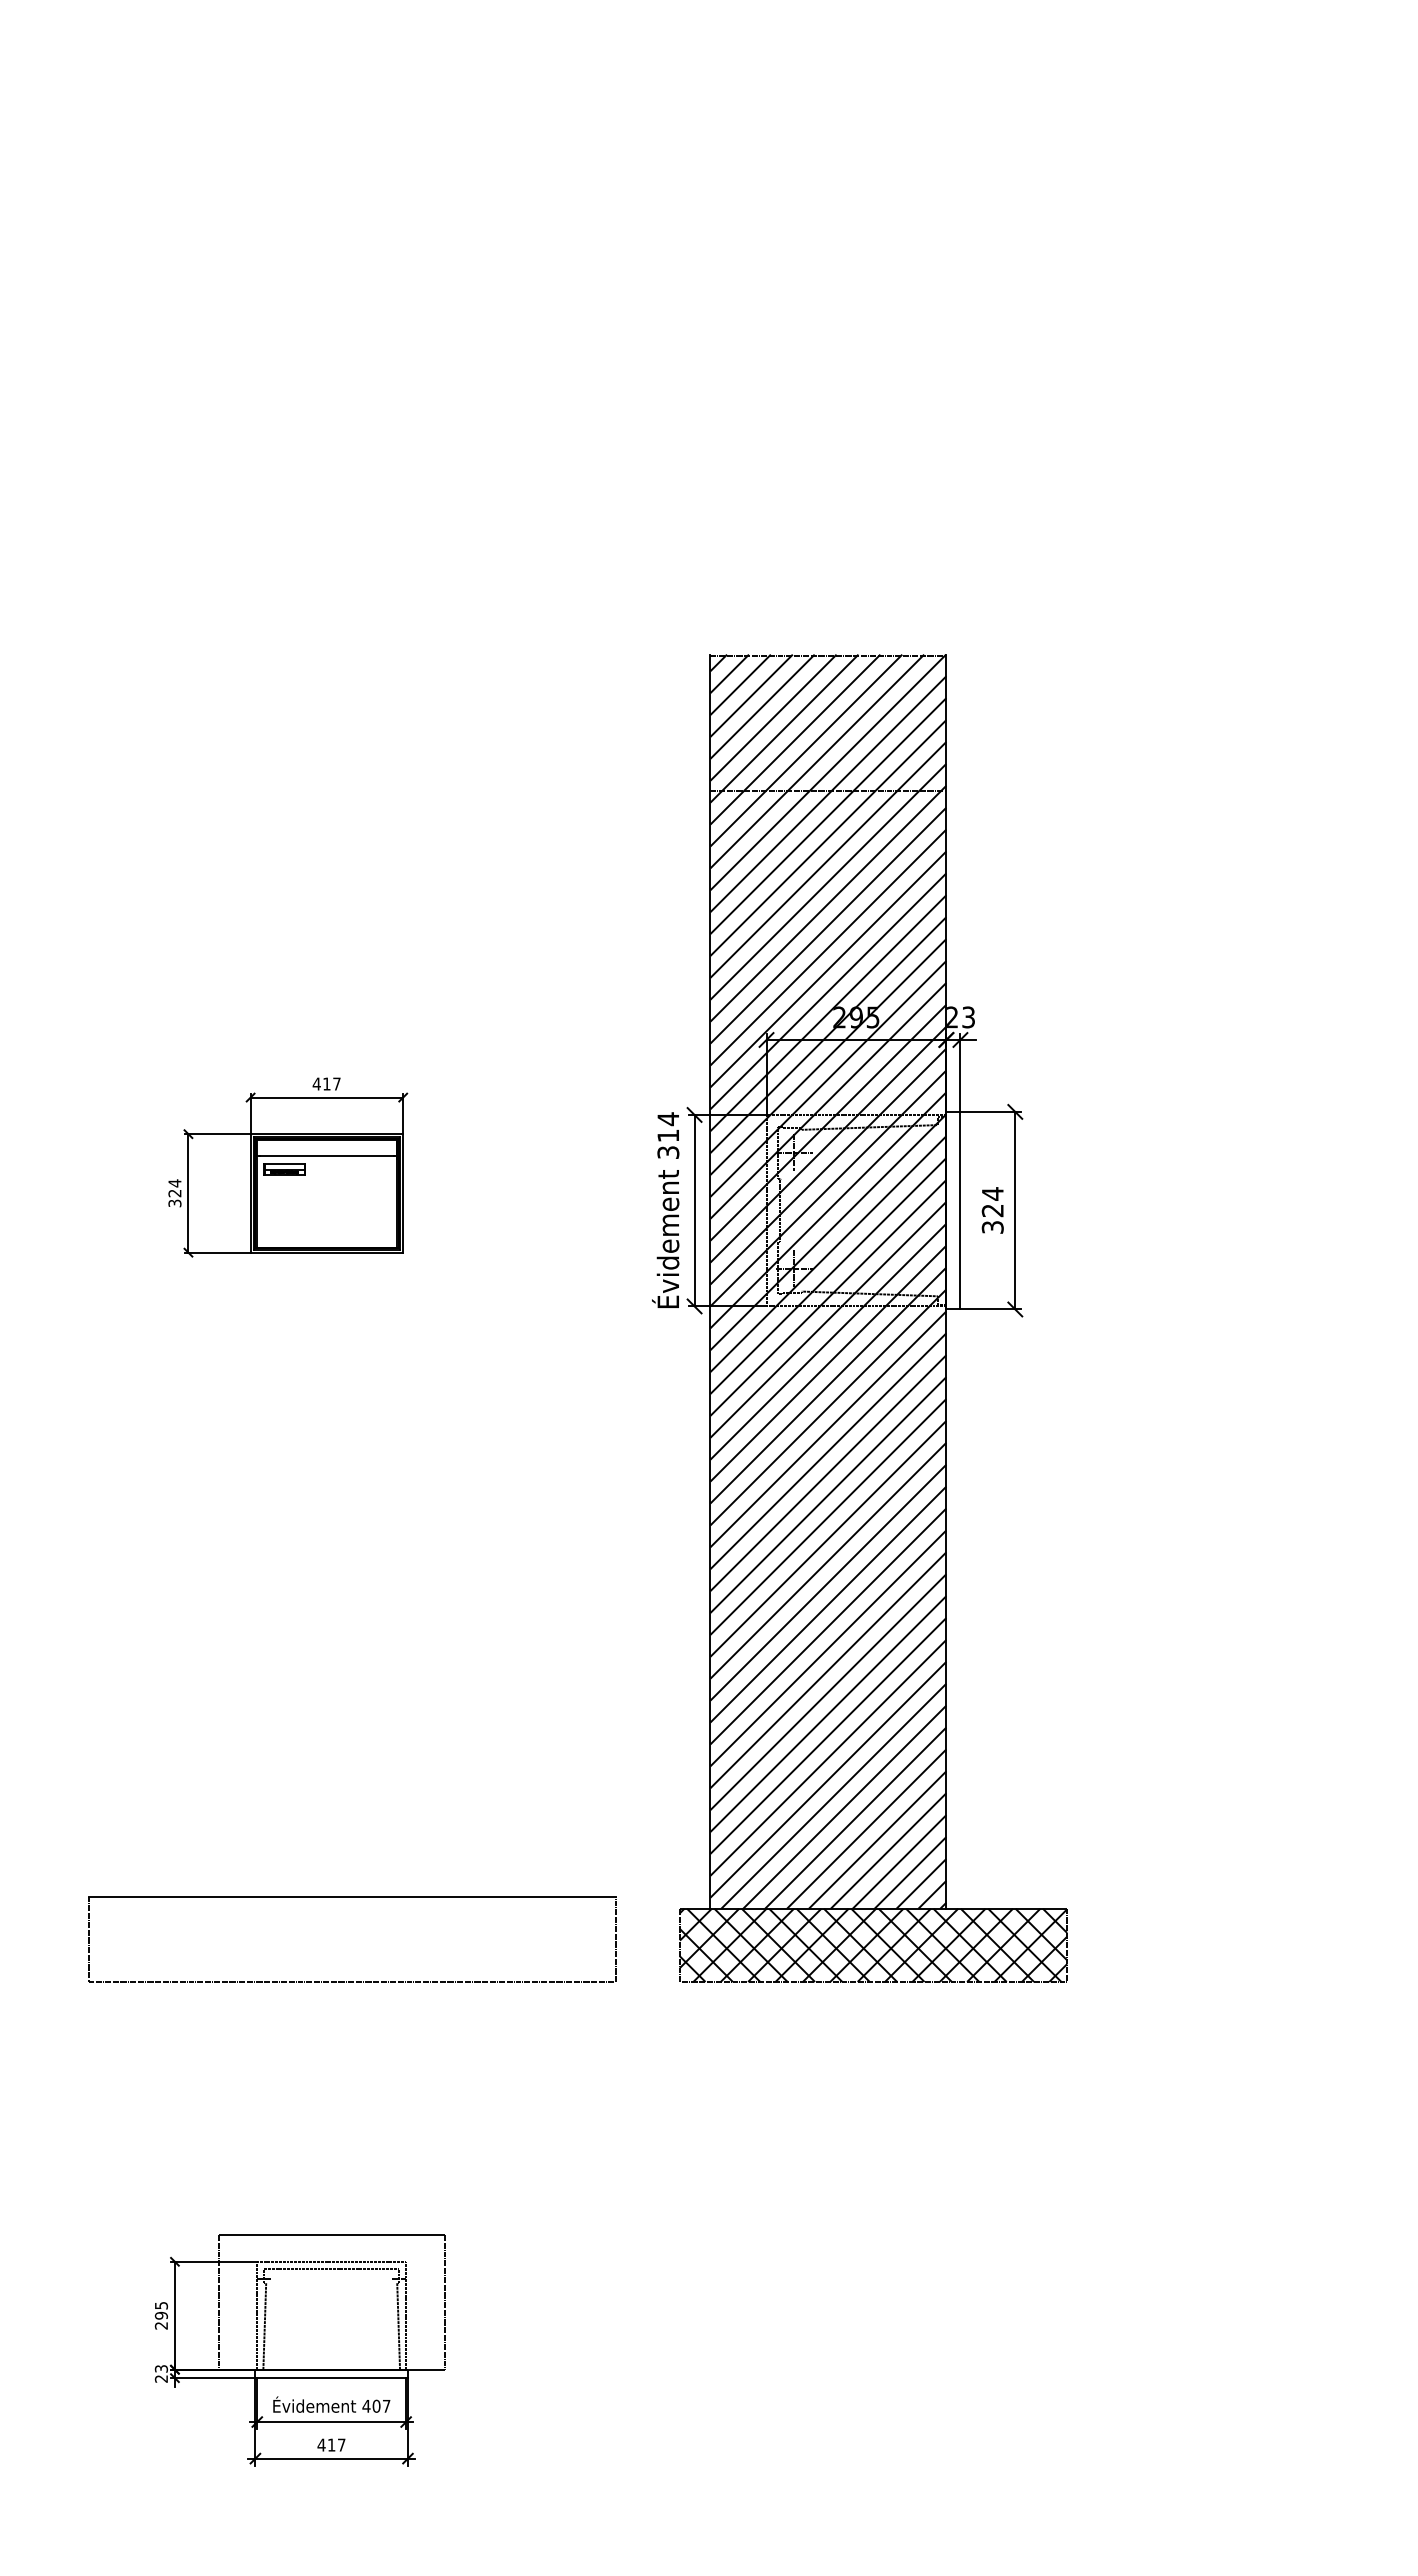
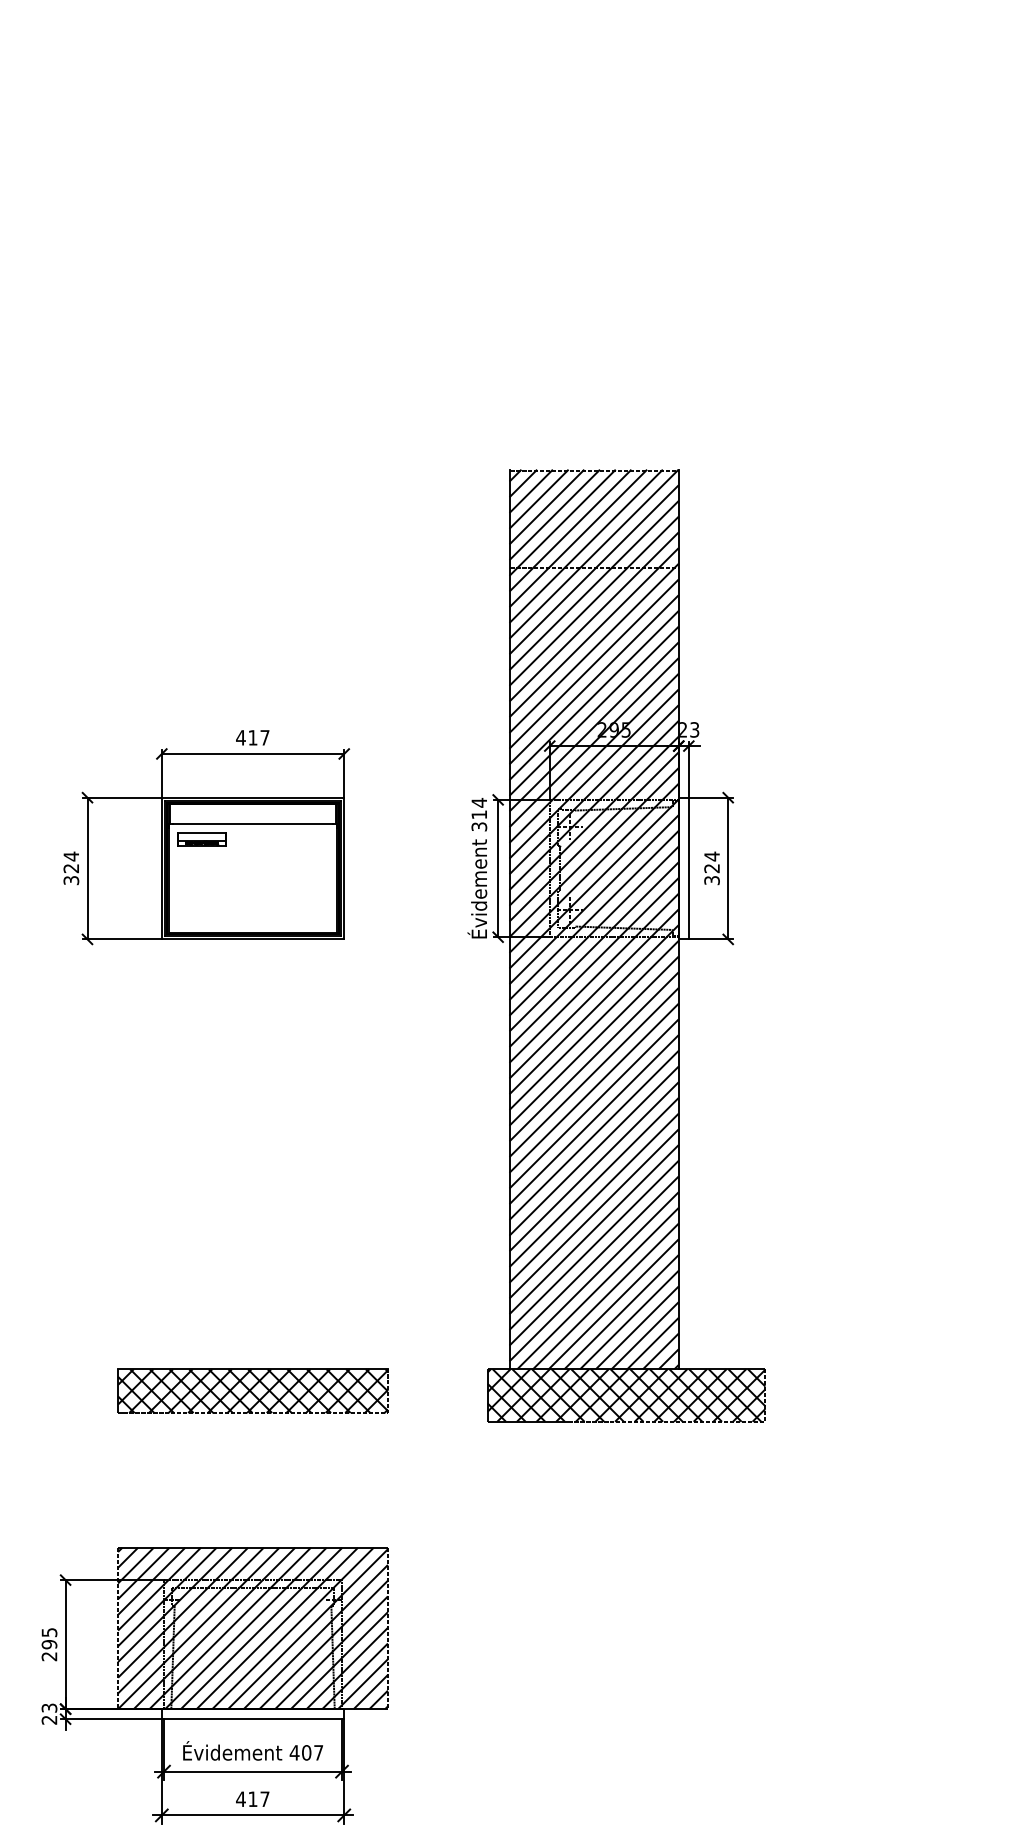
part: (287, 1167) -> (206, 837), size x1.67
part: (352, 1939) -> (252, 1391), size x0.71
part: (299, 2350) -> (214, 1686), size x1.67

